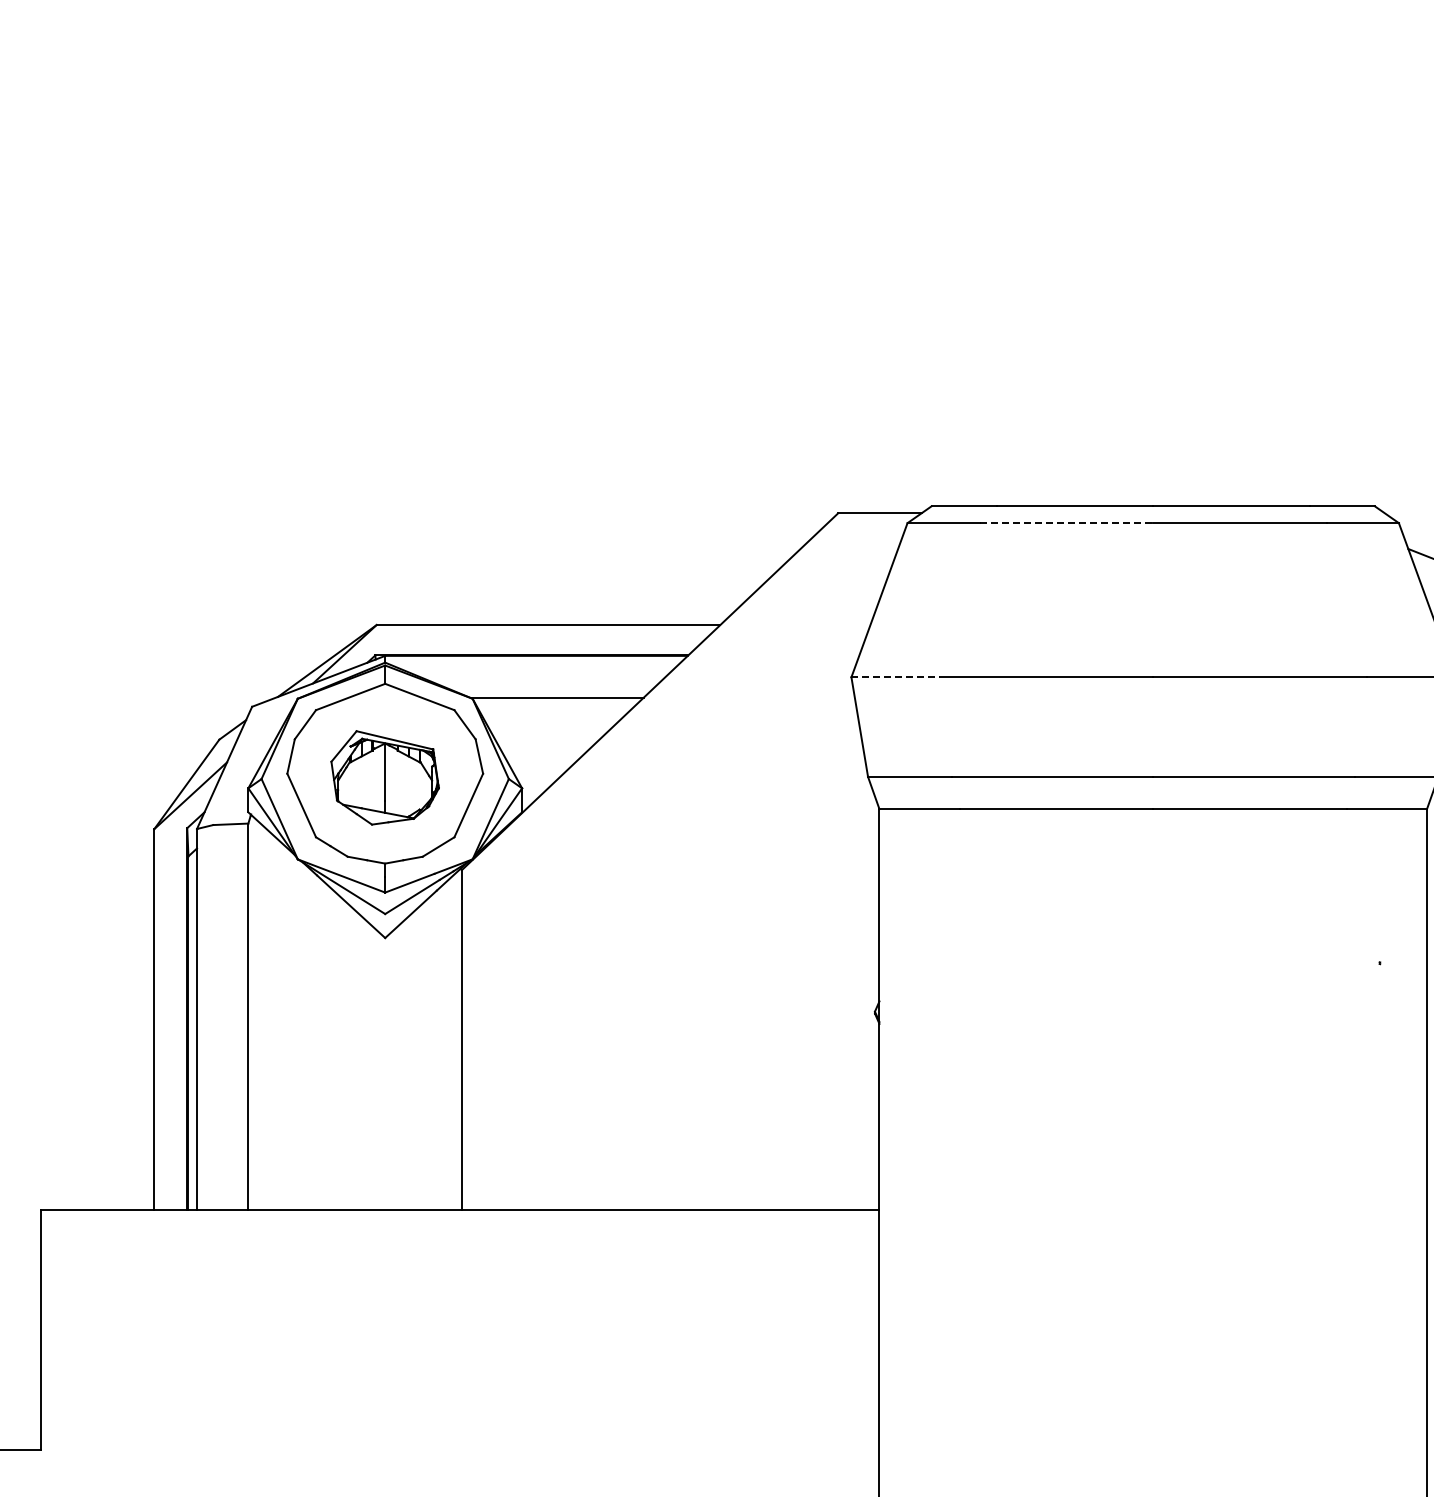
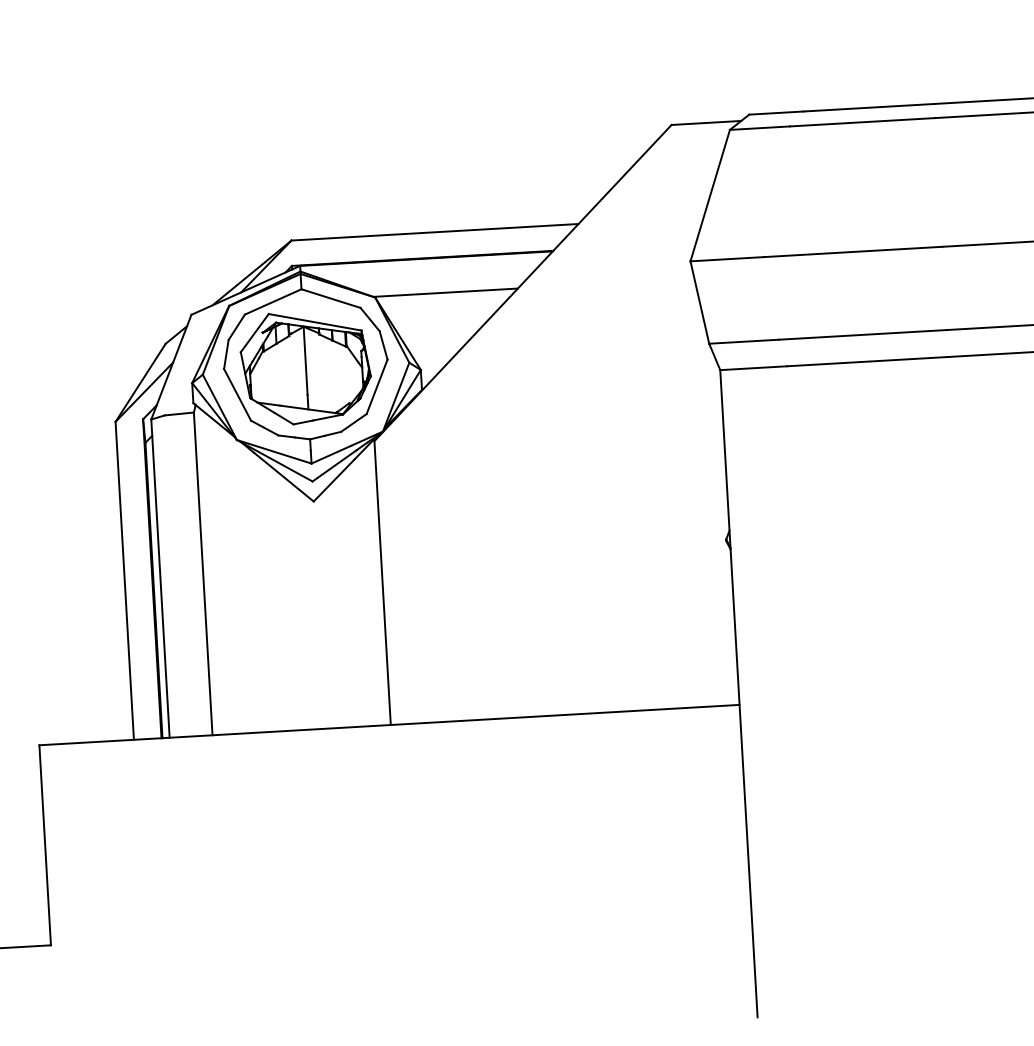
line: (1066, 523) -> (862, 122), dashed -> solid
line: (896, 677) -> (728, 259), dashed -> solid
part: (384, 777) -> (305, 367), size x1.43

